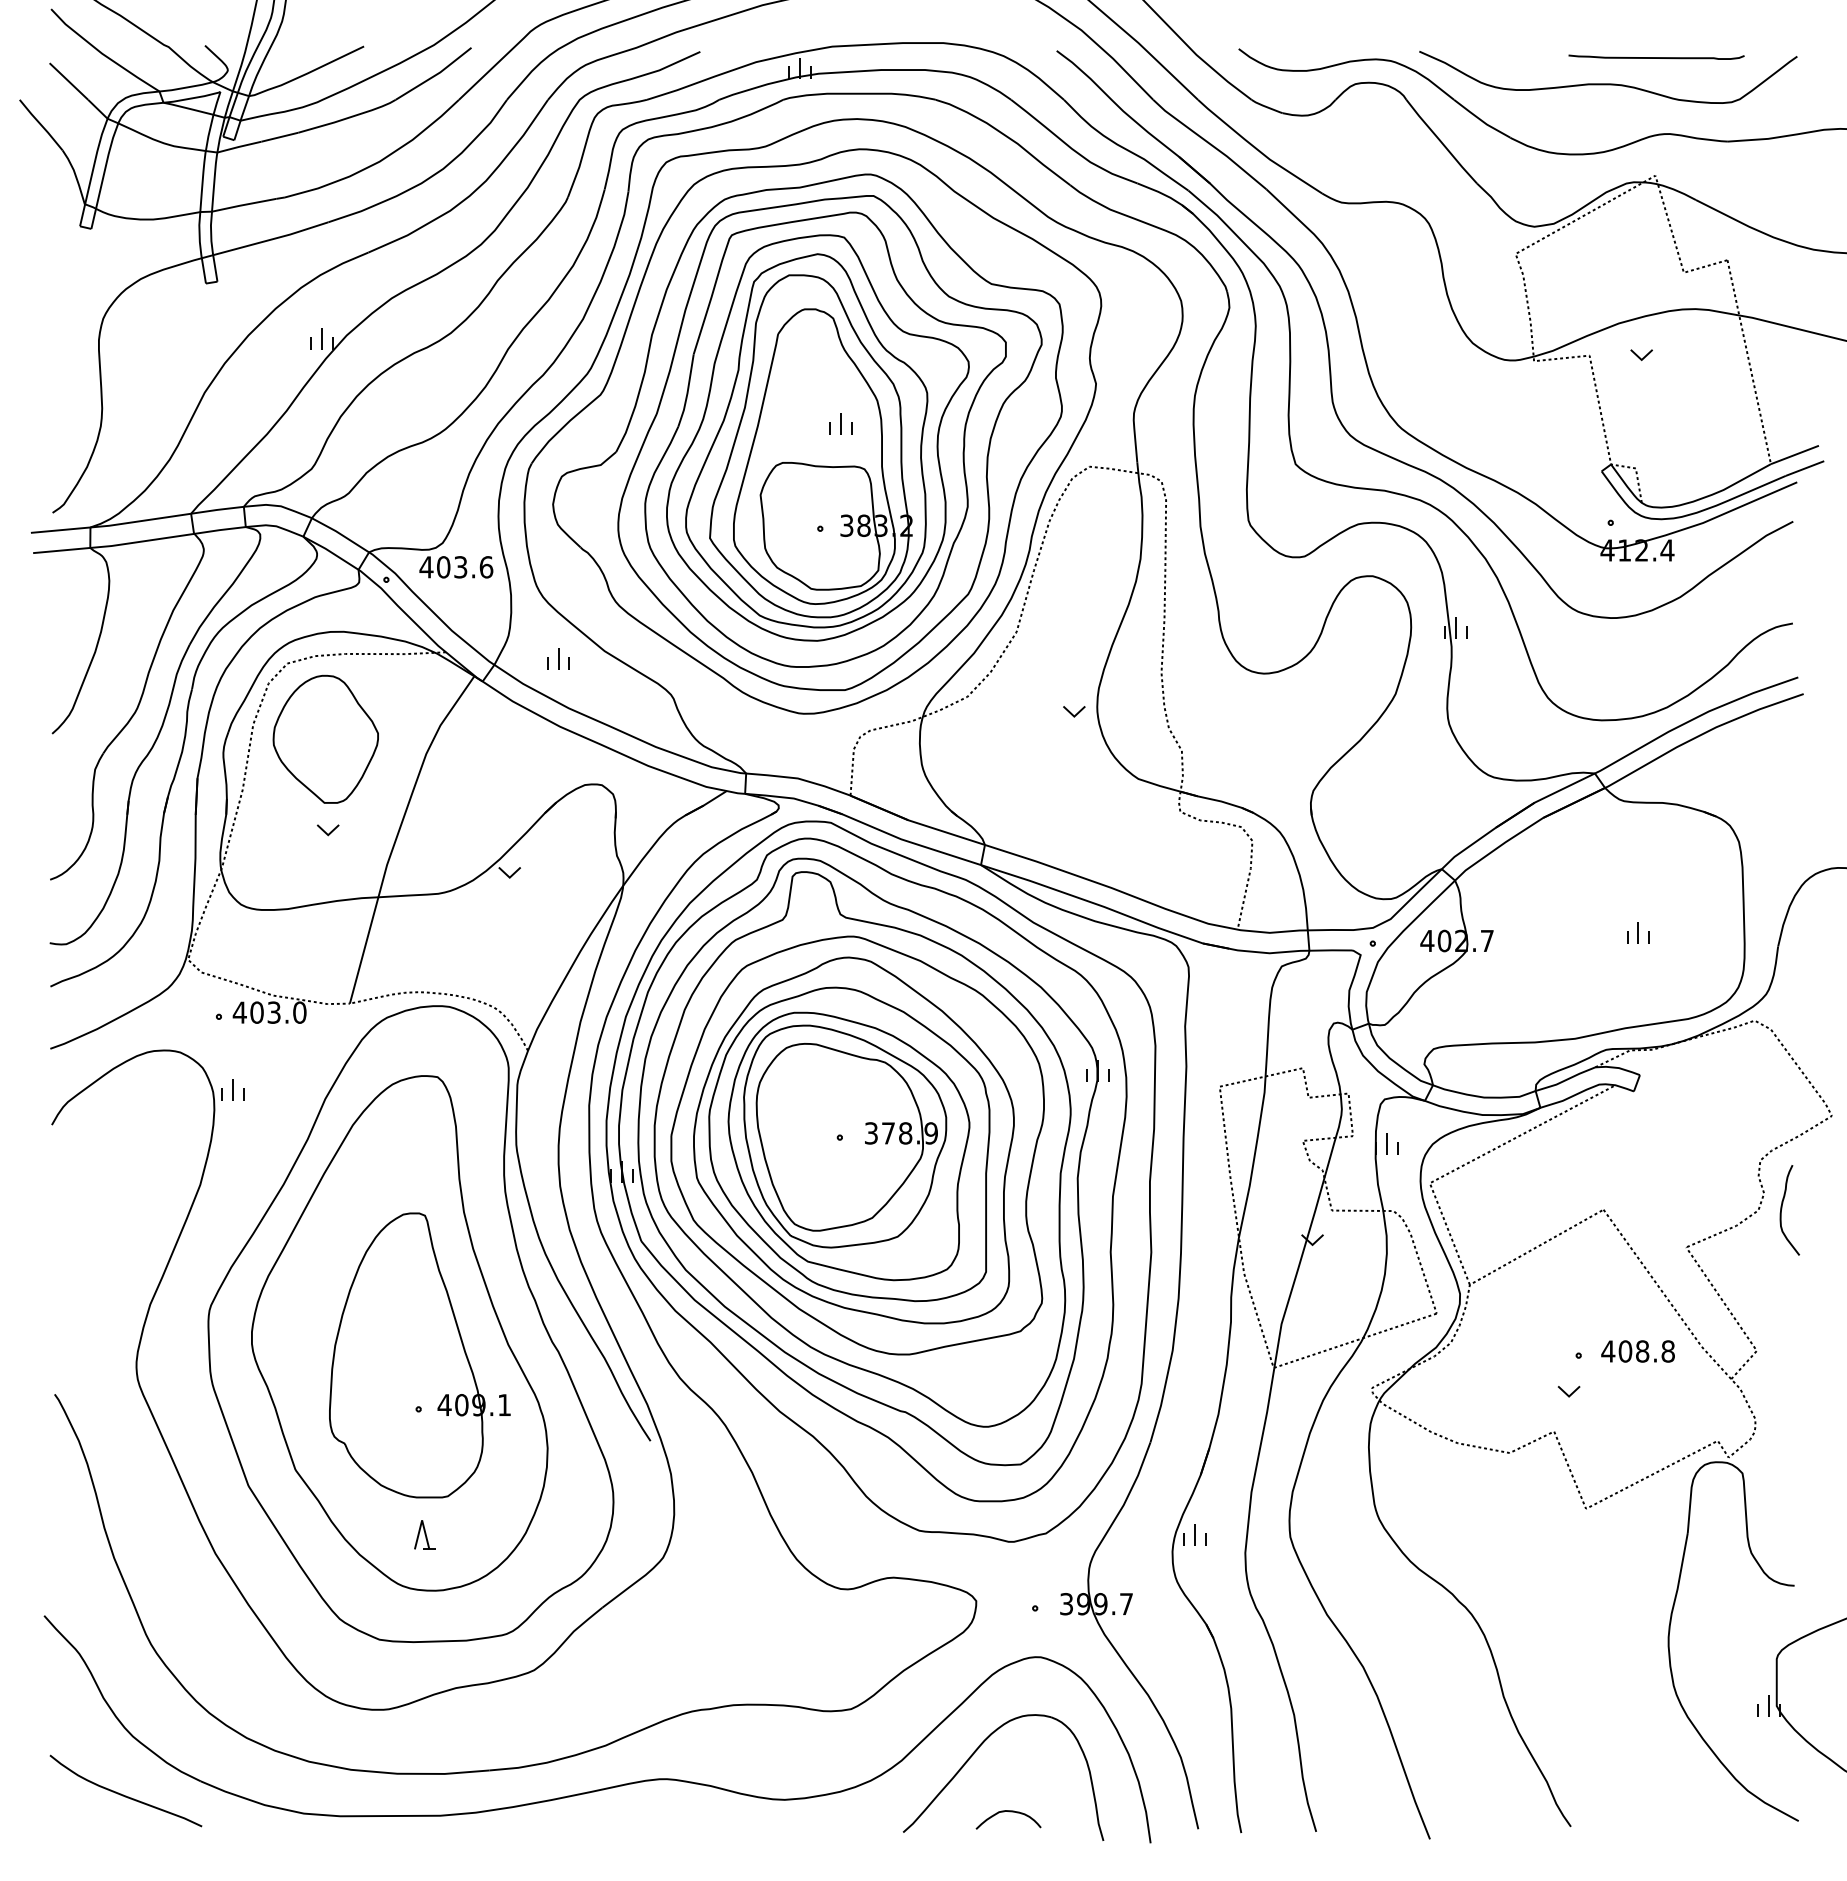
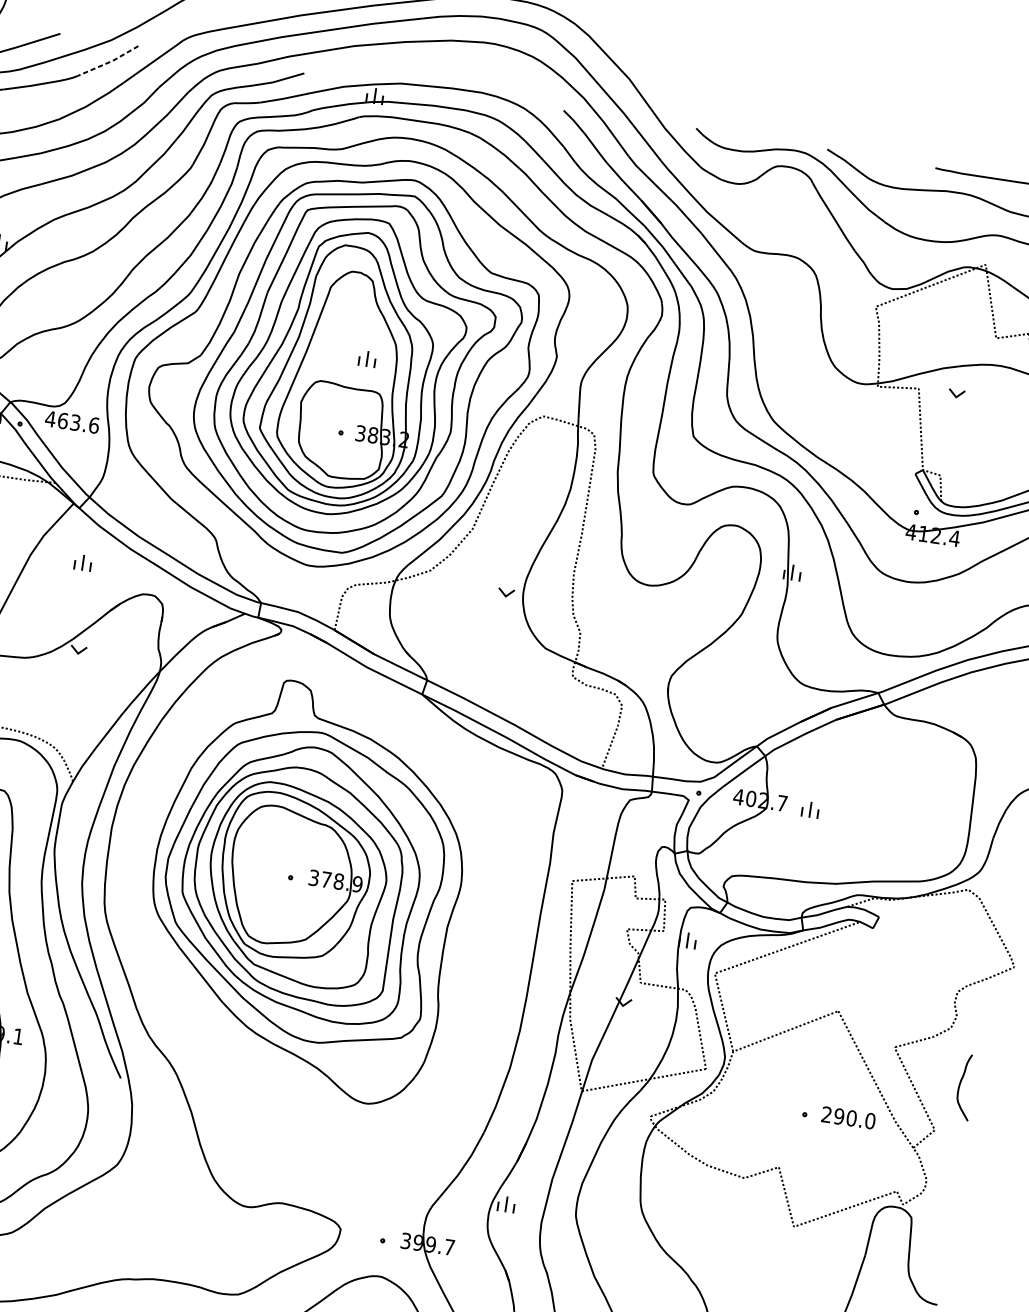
line: (434, 76) -> (108, 63), solid -> dashed
text: (443, 567) -> (62, 421), 403.6 -> 463.6
part: (558, 658) -> (83, 562), moved
part: (1638, 932) -> (810, 809), moved
part: (880, 1181) -> (315, 913), removed
curve: (1782, 1209) -> (960, 1086), moved
text: (1637, 1351) -> (848, 1117), 408.8 -> 290.0
part: (1568, 1391) -> (793, 1139), removed

